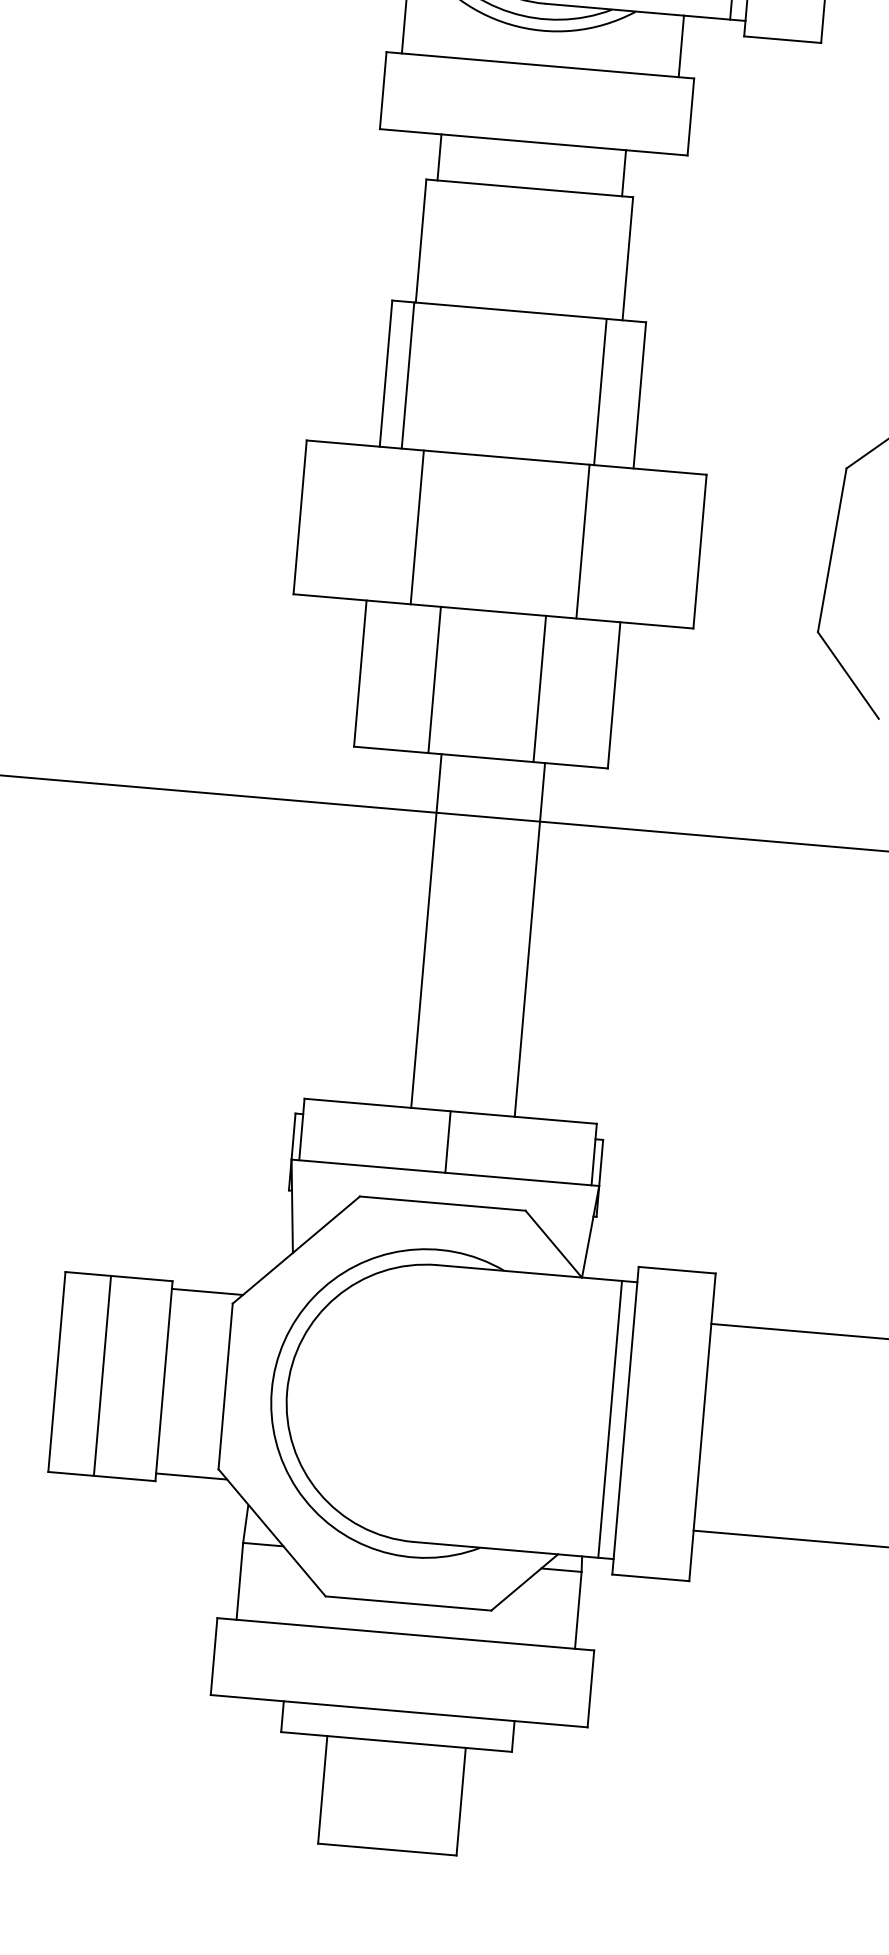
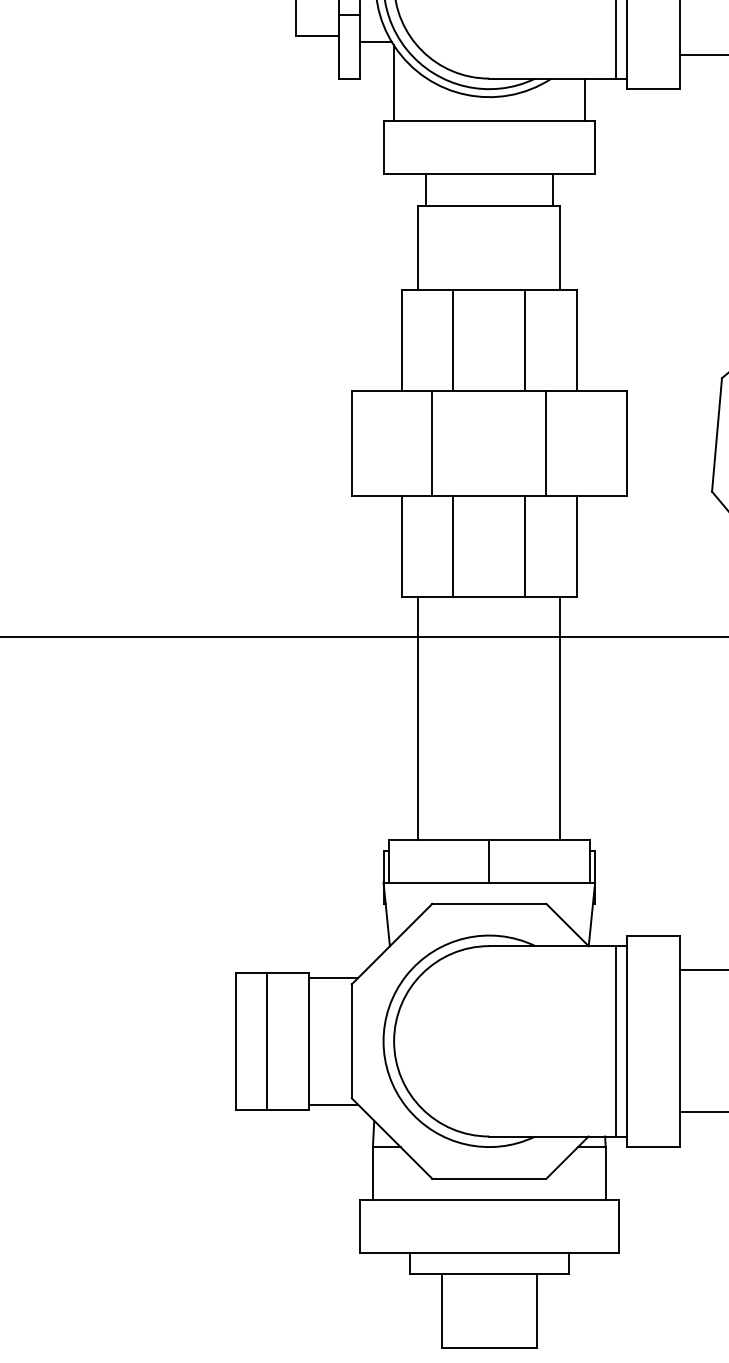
line: (408, 375) -> (453, 340), moved
line: (600, 392) -> (525, 340), moved
line: (426, 930) -> (418, 718), moved
line: (530, 939) -> (560, 718), moved

